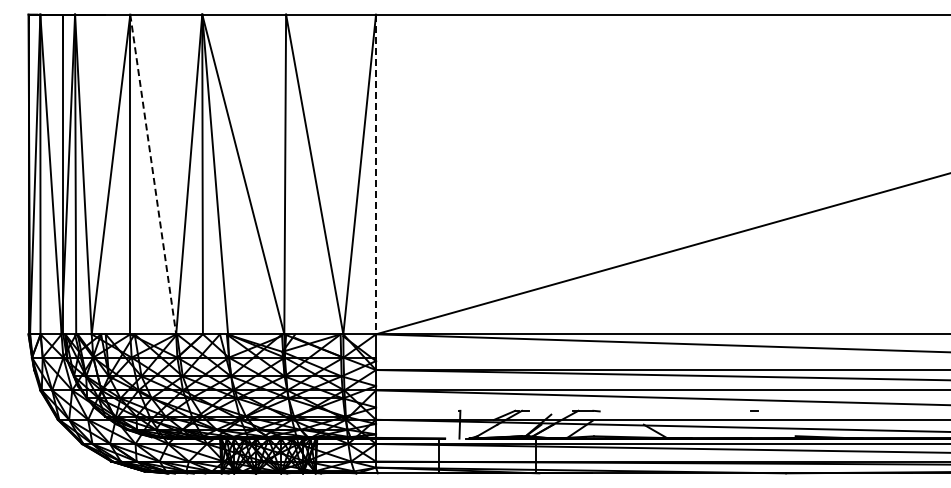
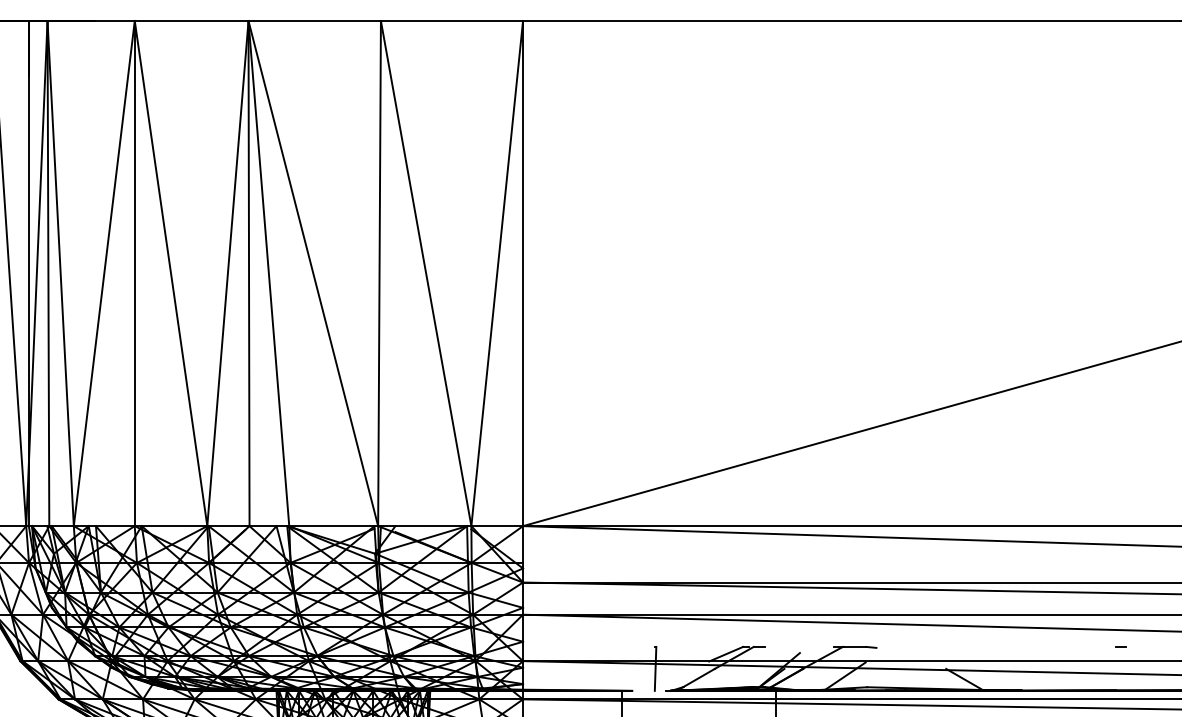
line: (153, 174) -> (171, 273), dashed -> solid
line: (376, 174) -> (523, 273), dashed -> solid

